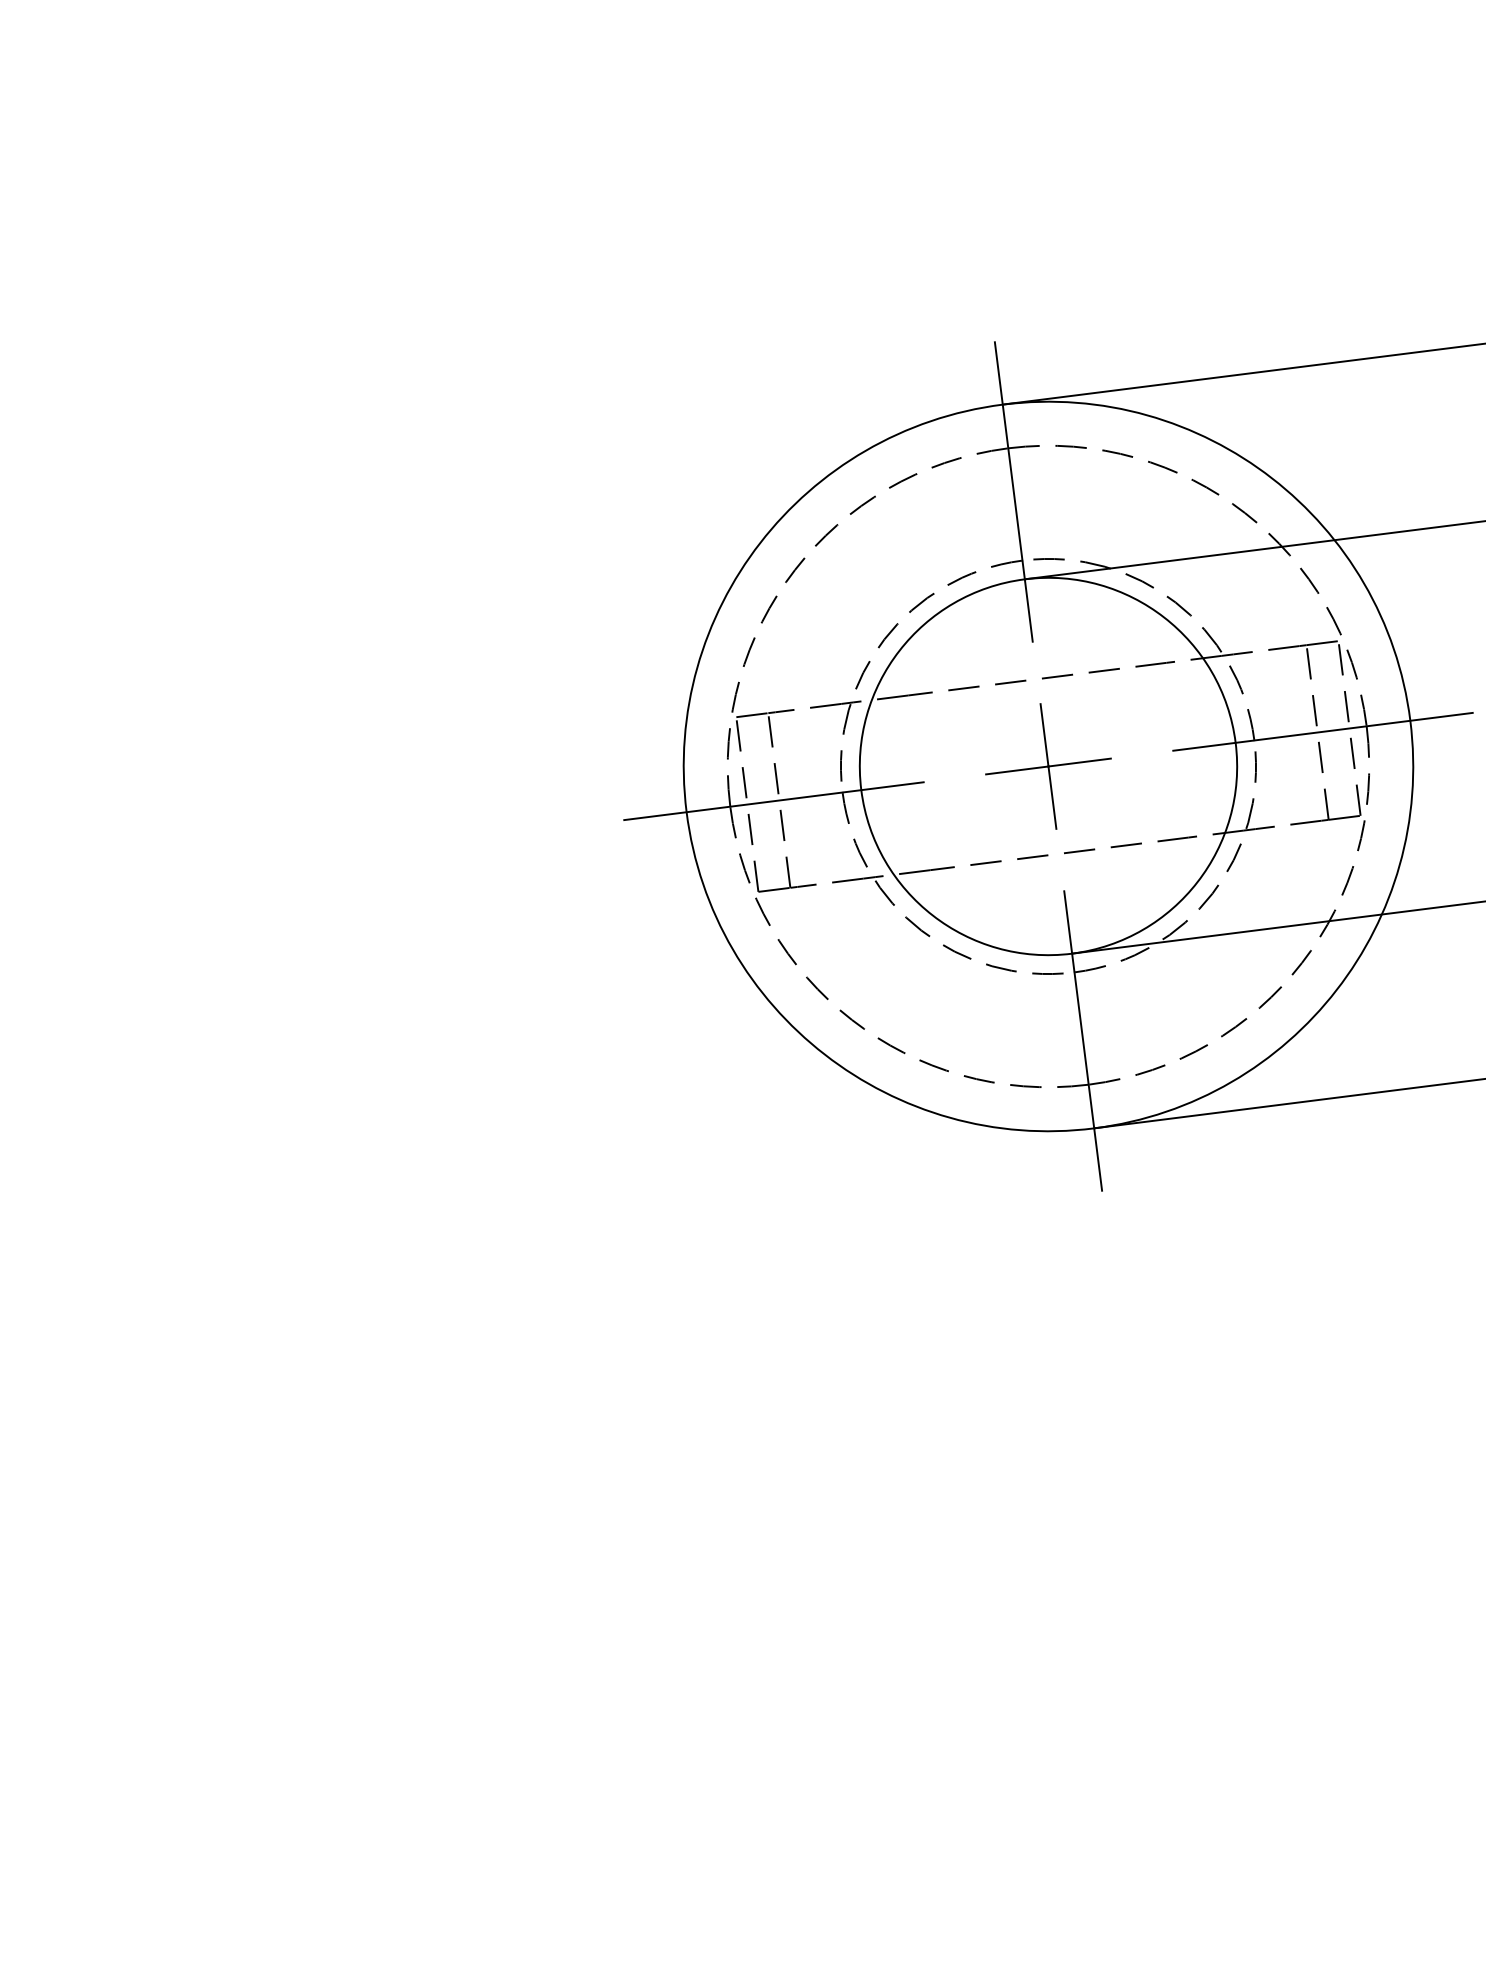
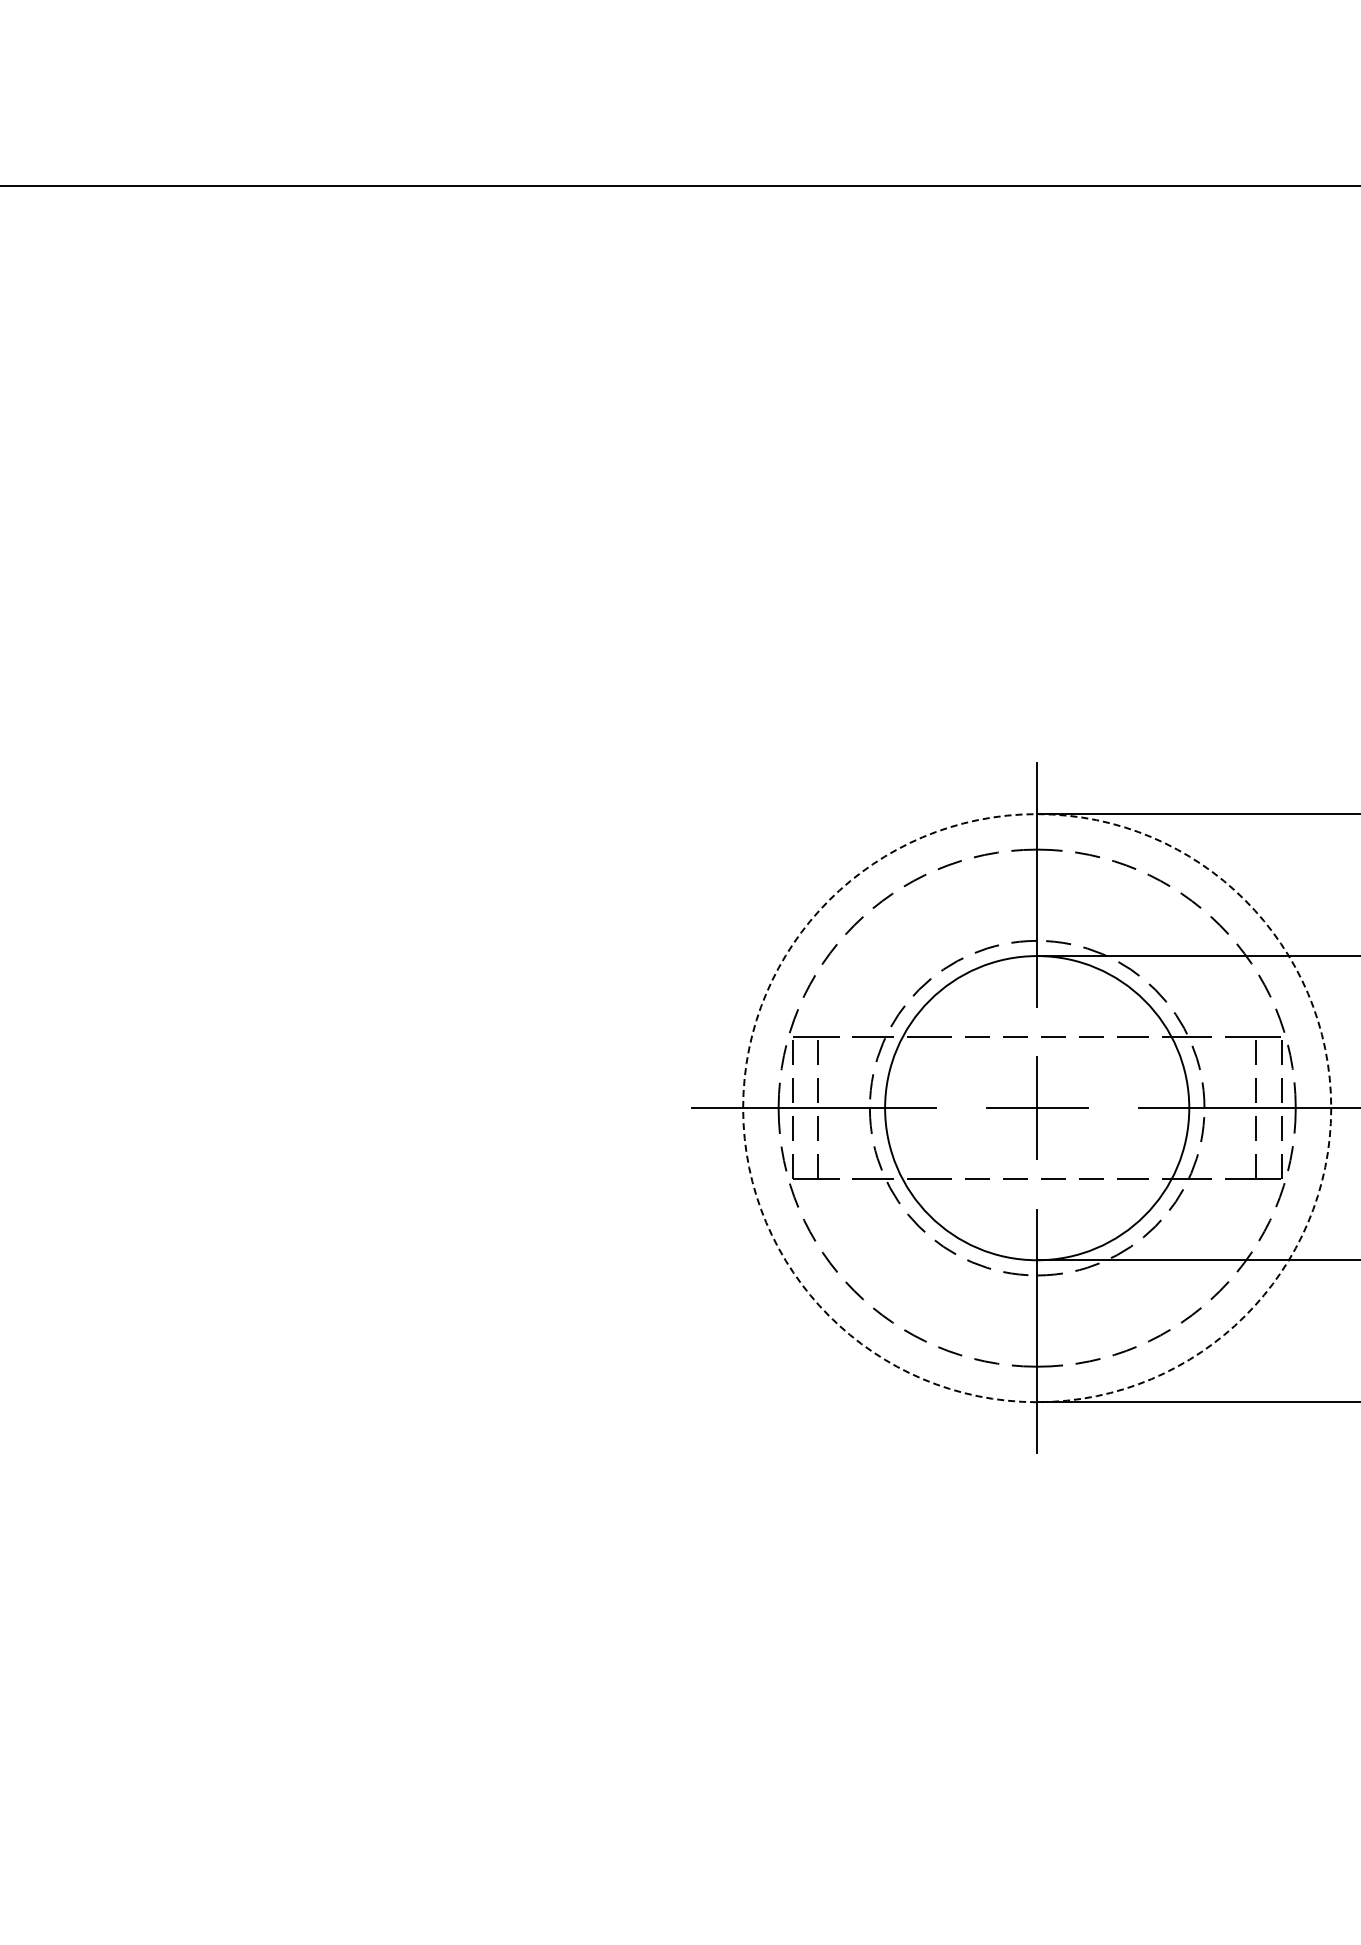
circle: (1048, 766) -> (1037, 1108), solid -> dashed

